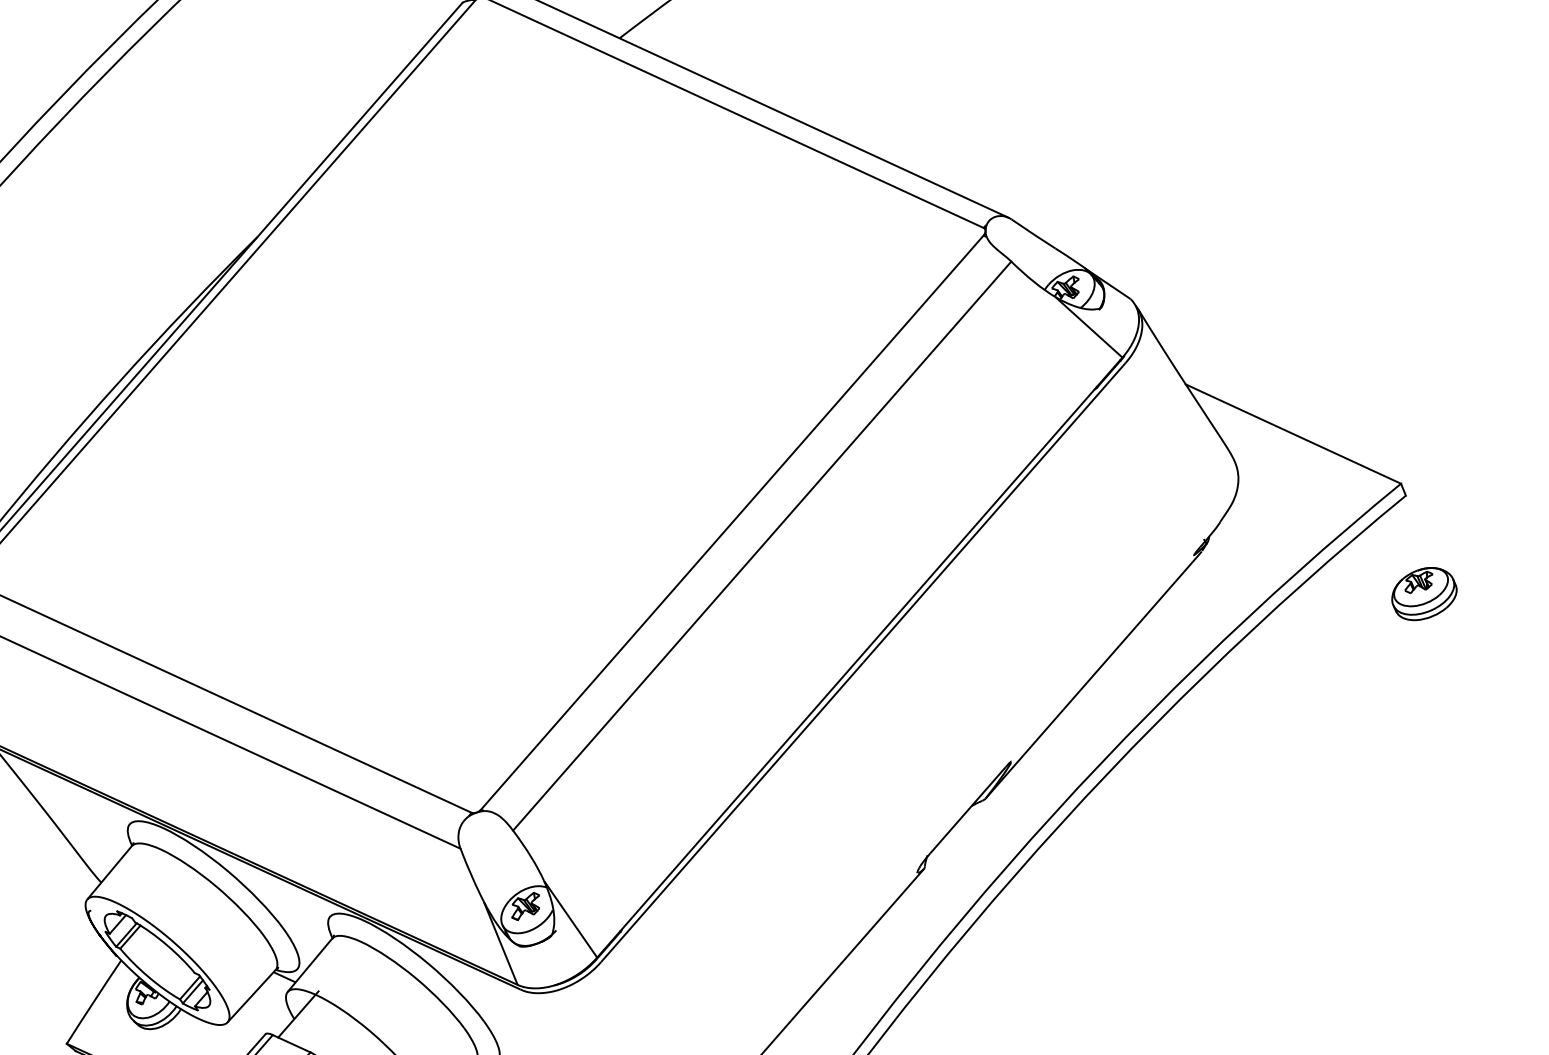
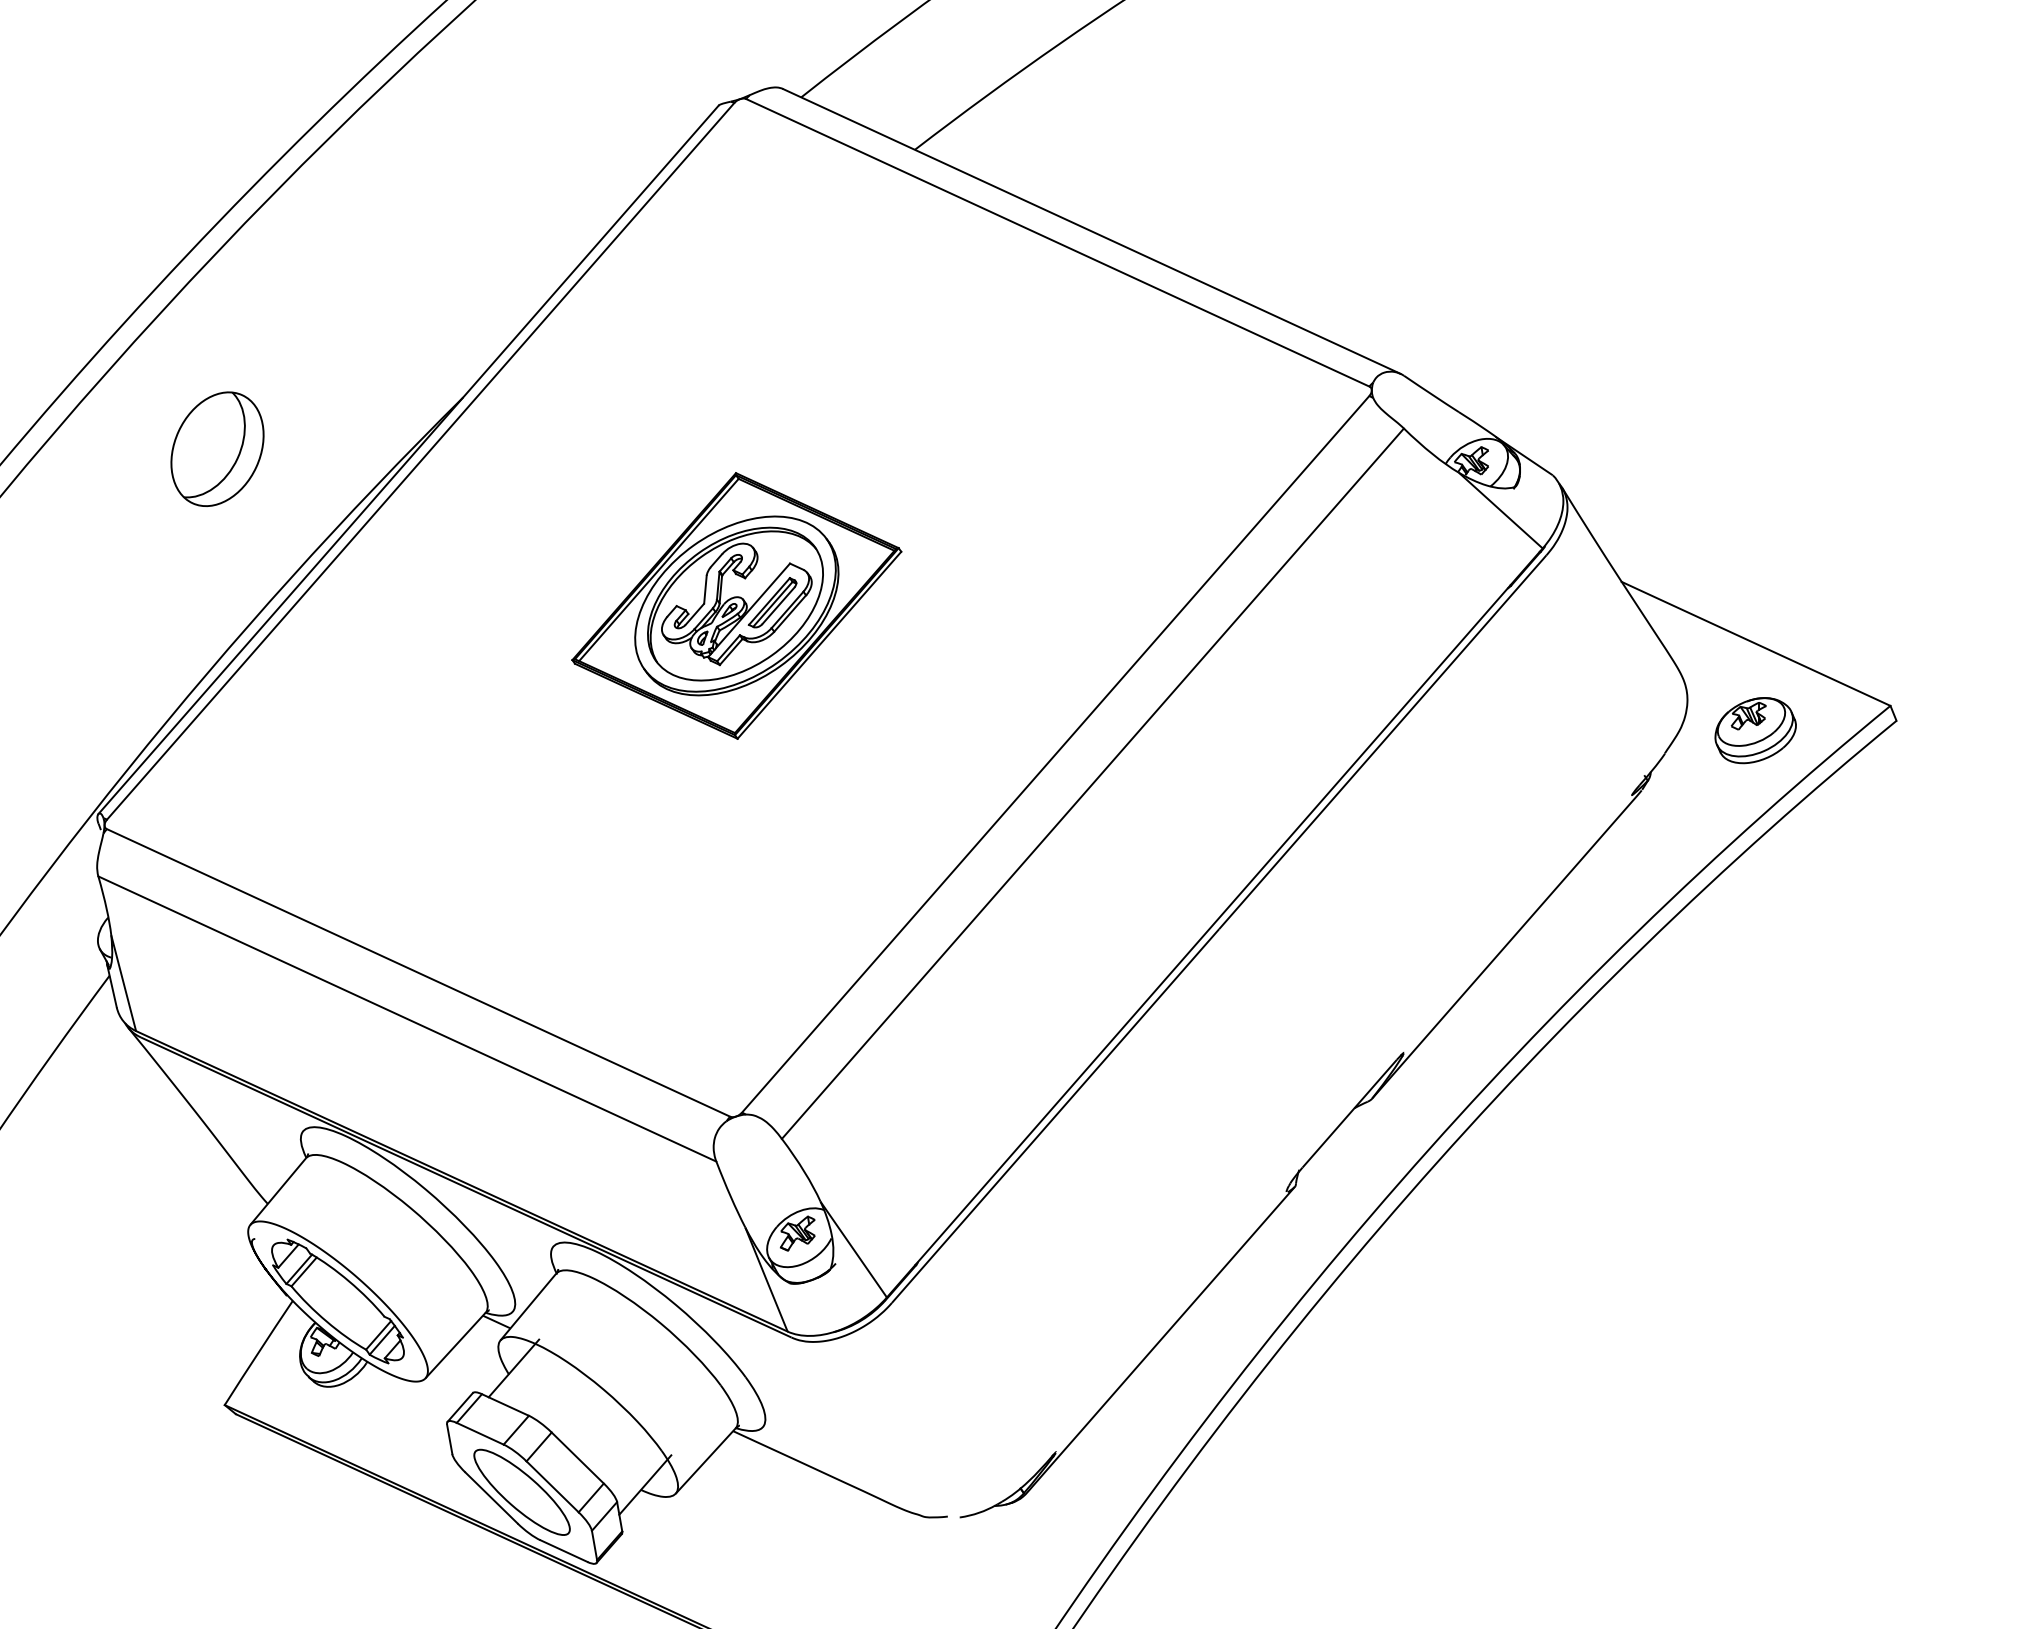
part: (60, 277) -> (217, 448), added
part: (476, 403) -> (736, 605), added
part: (1424, 593) -> (1755, 730), moved

